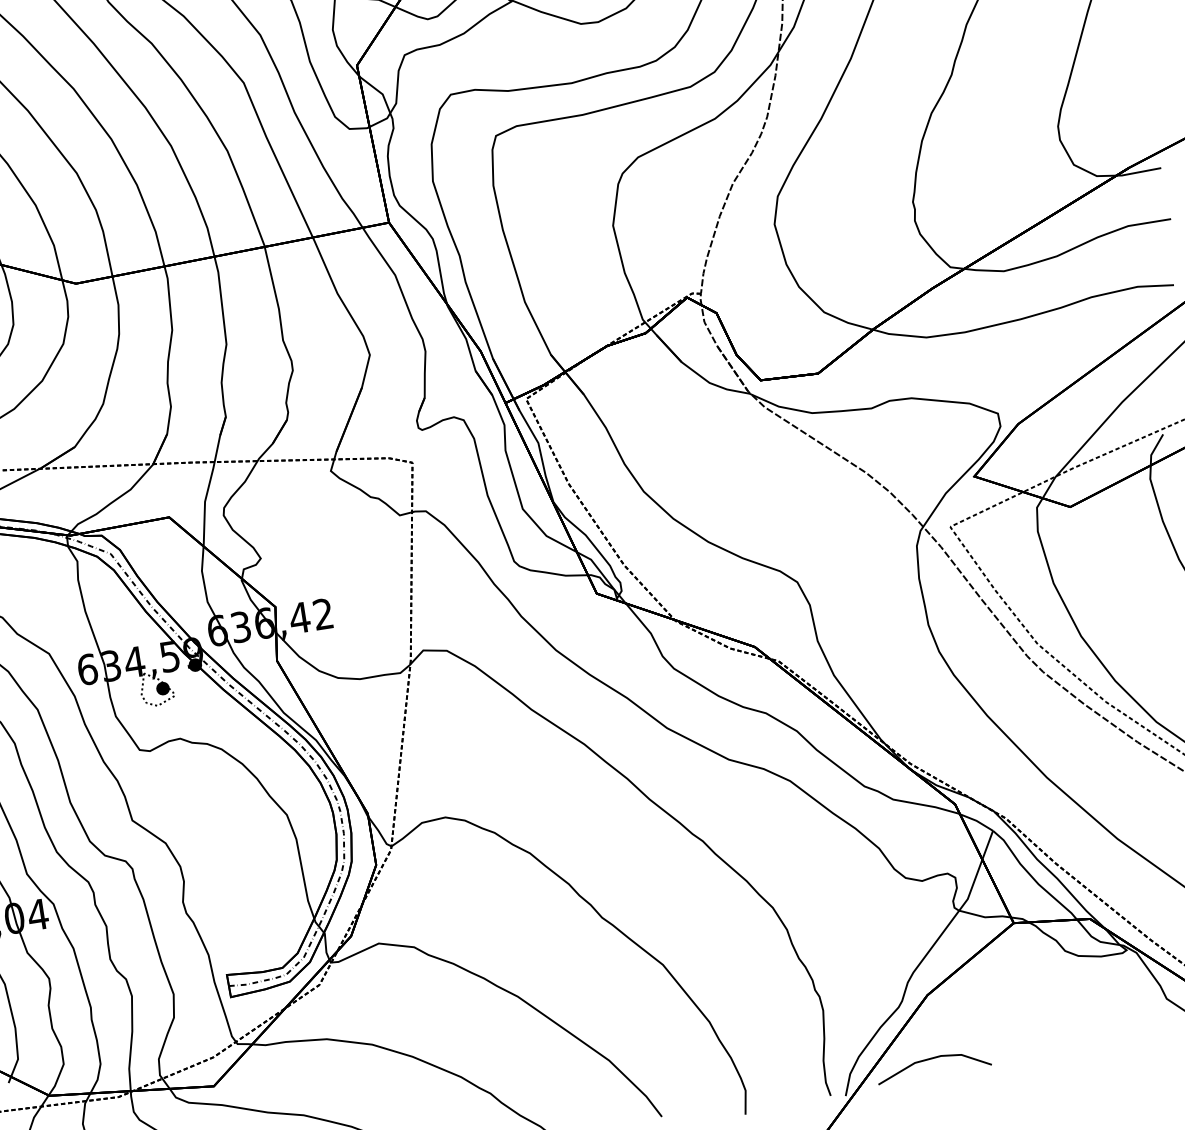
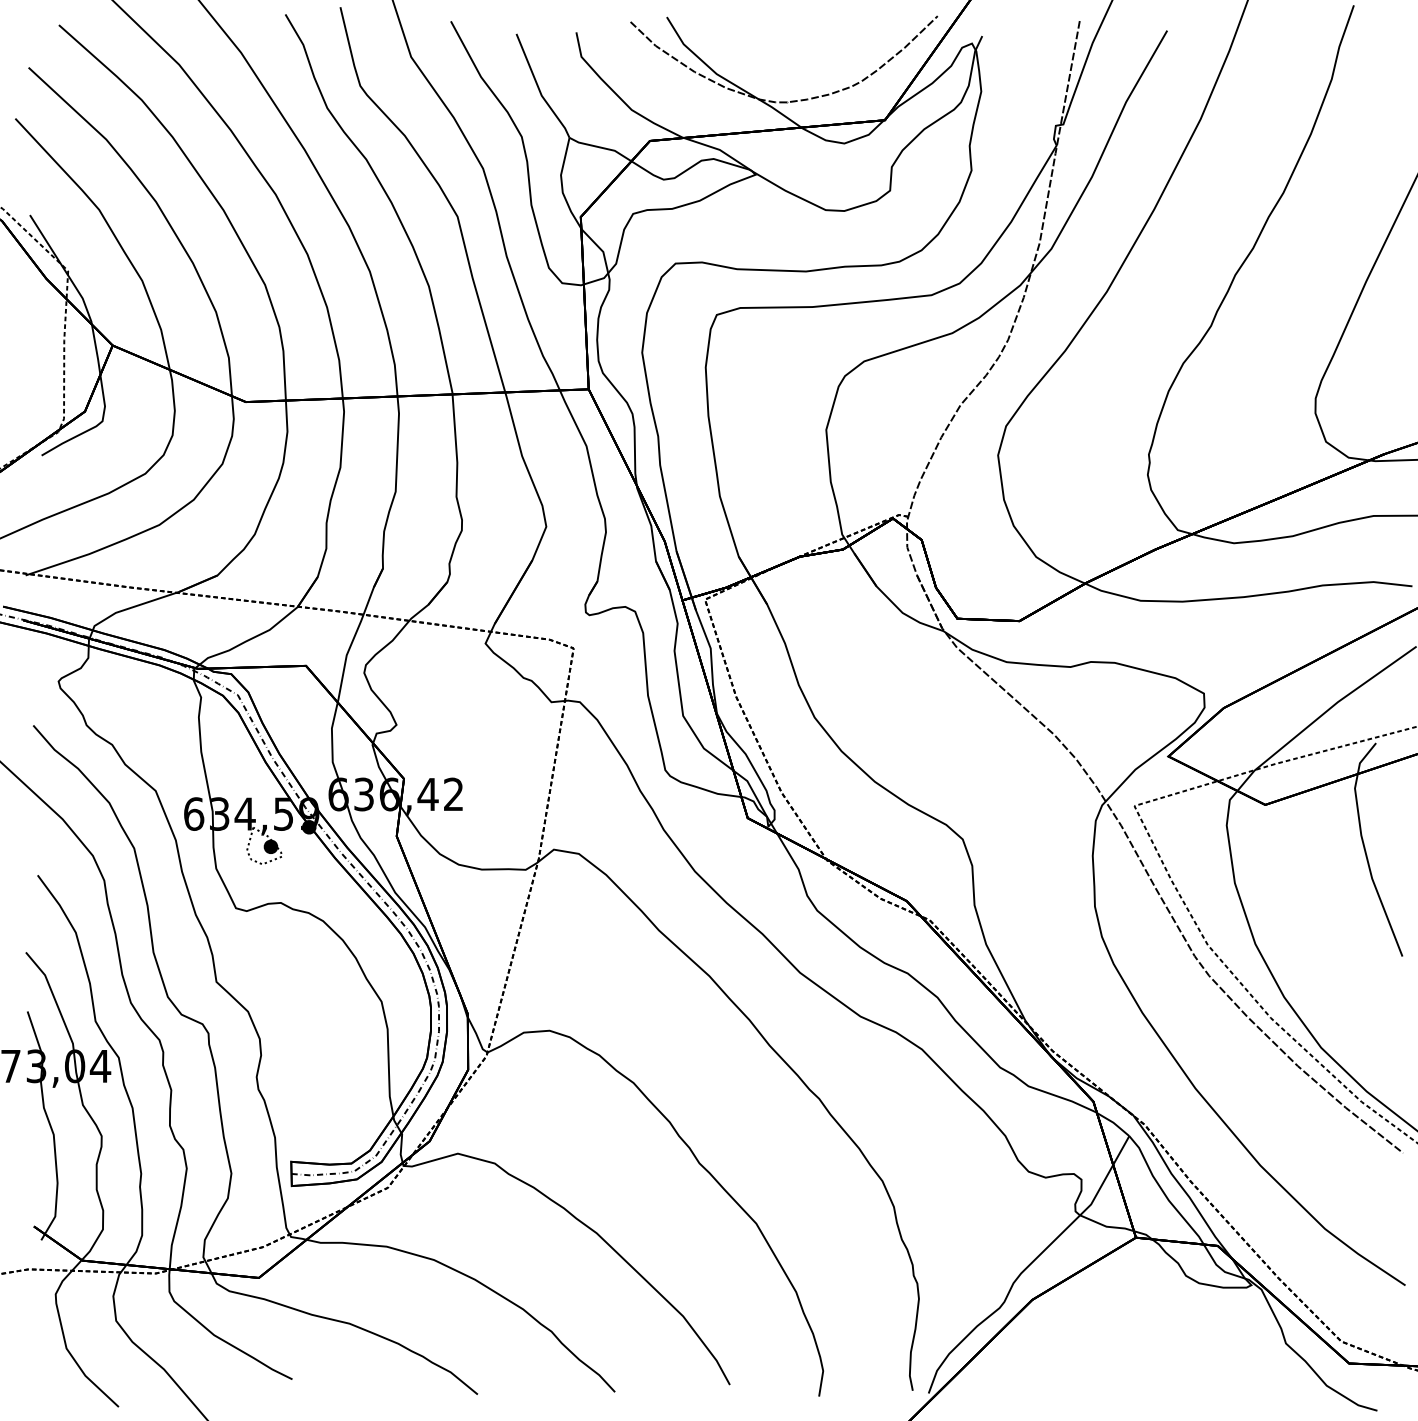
line: (932, 1058) -> (1027, 1368), removed

